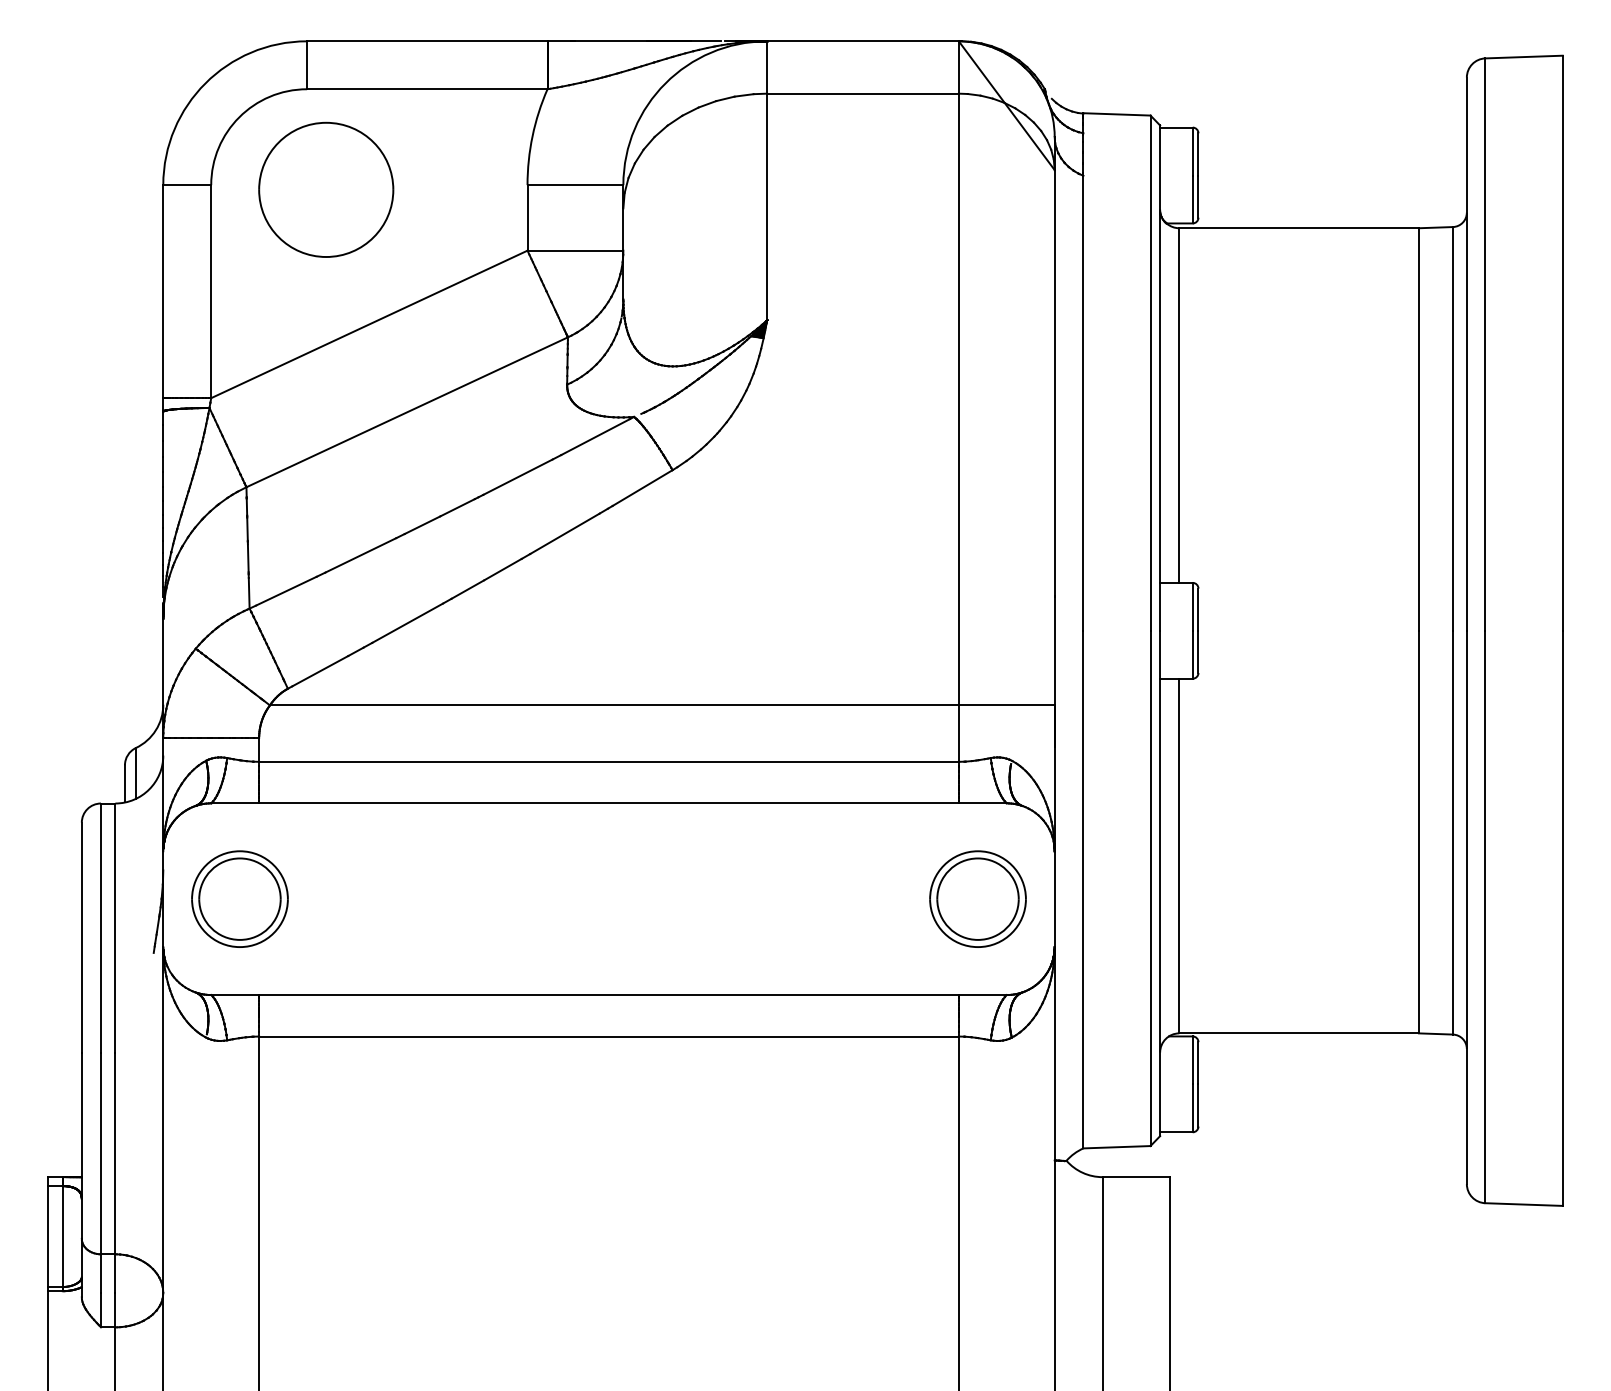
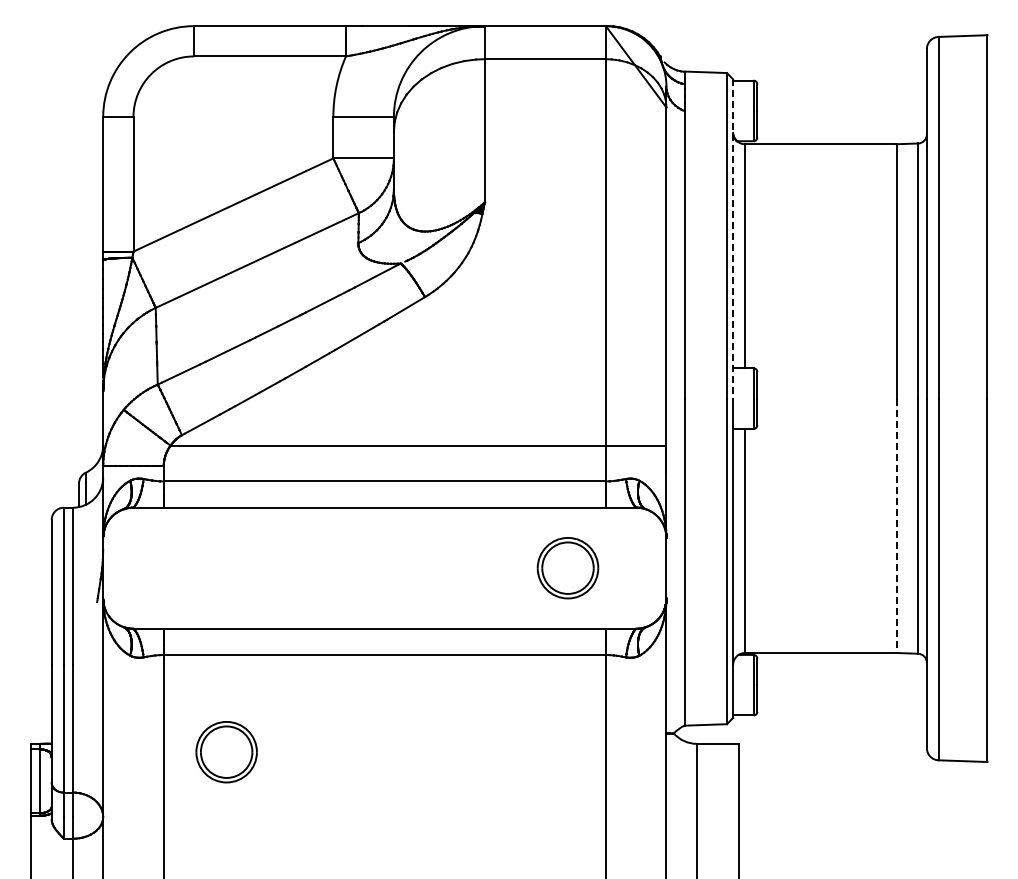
part: (325, 189) -> (205, 119), removed
line: (1160, 377) -> (733, 238), solid -> dashed
line: (1418, 833) -> (896, 526), solid -> dashed
part: (239, 899) -> (226, 752), moved
part: (977, 899) -> (567, 568), moved

